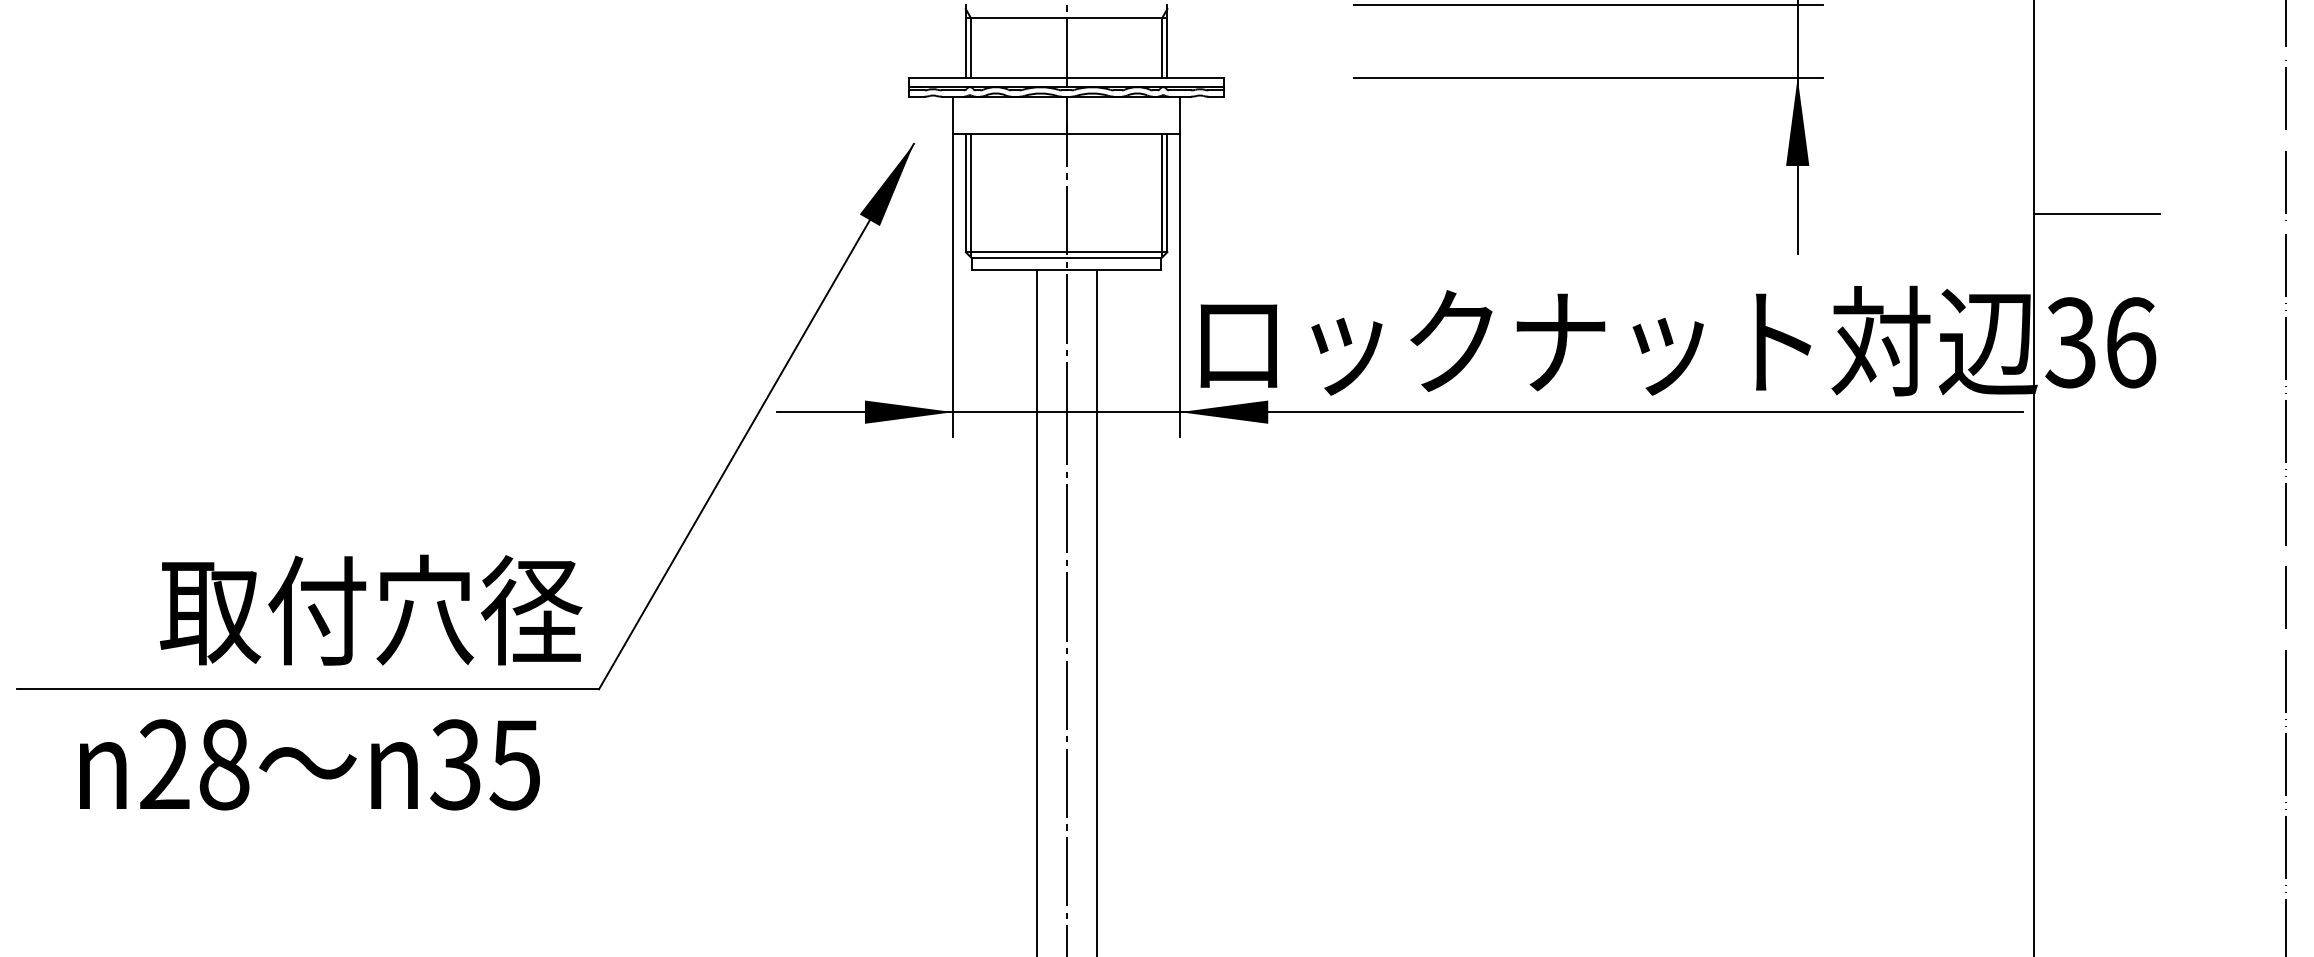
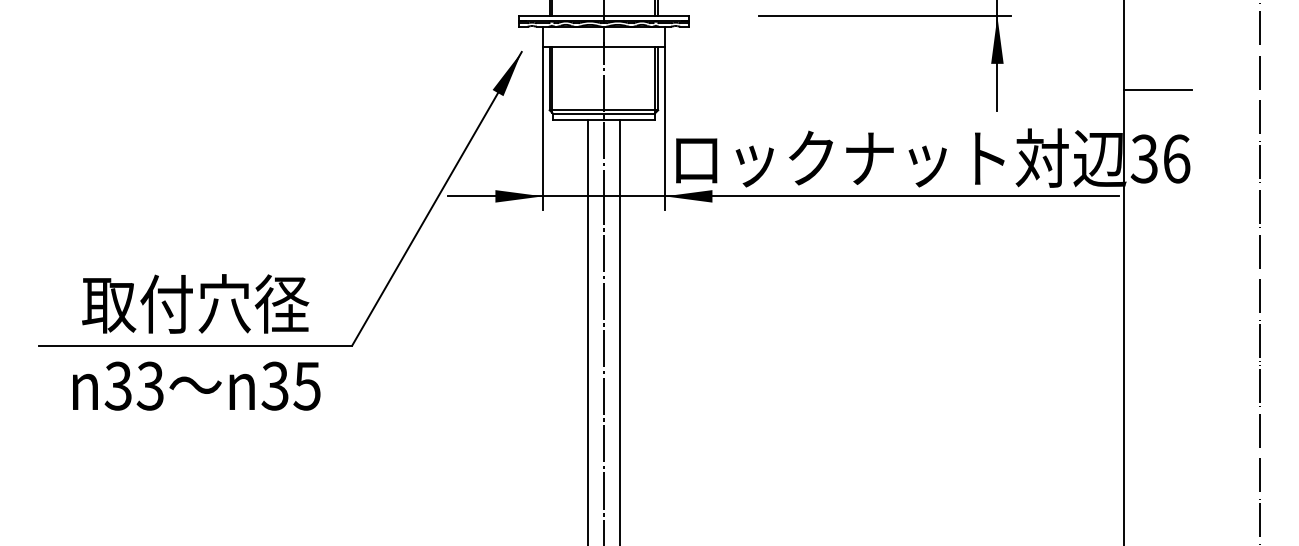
text: (370, 609) -> (195, 303), moved
text: (194, 763) -> (134, 385), 28 -> 33

